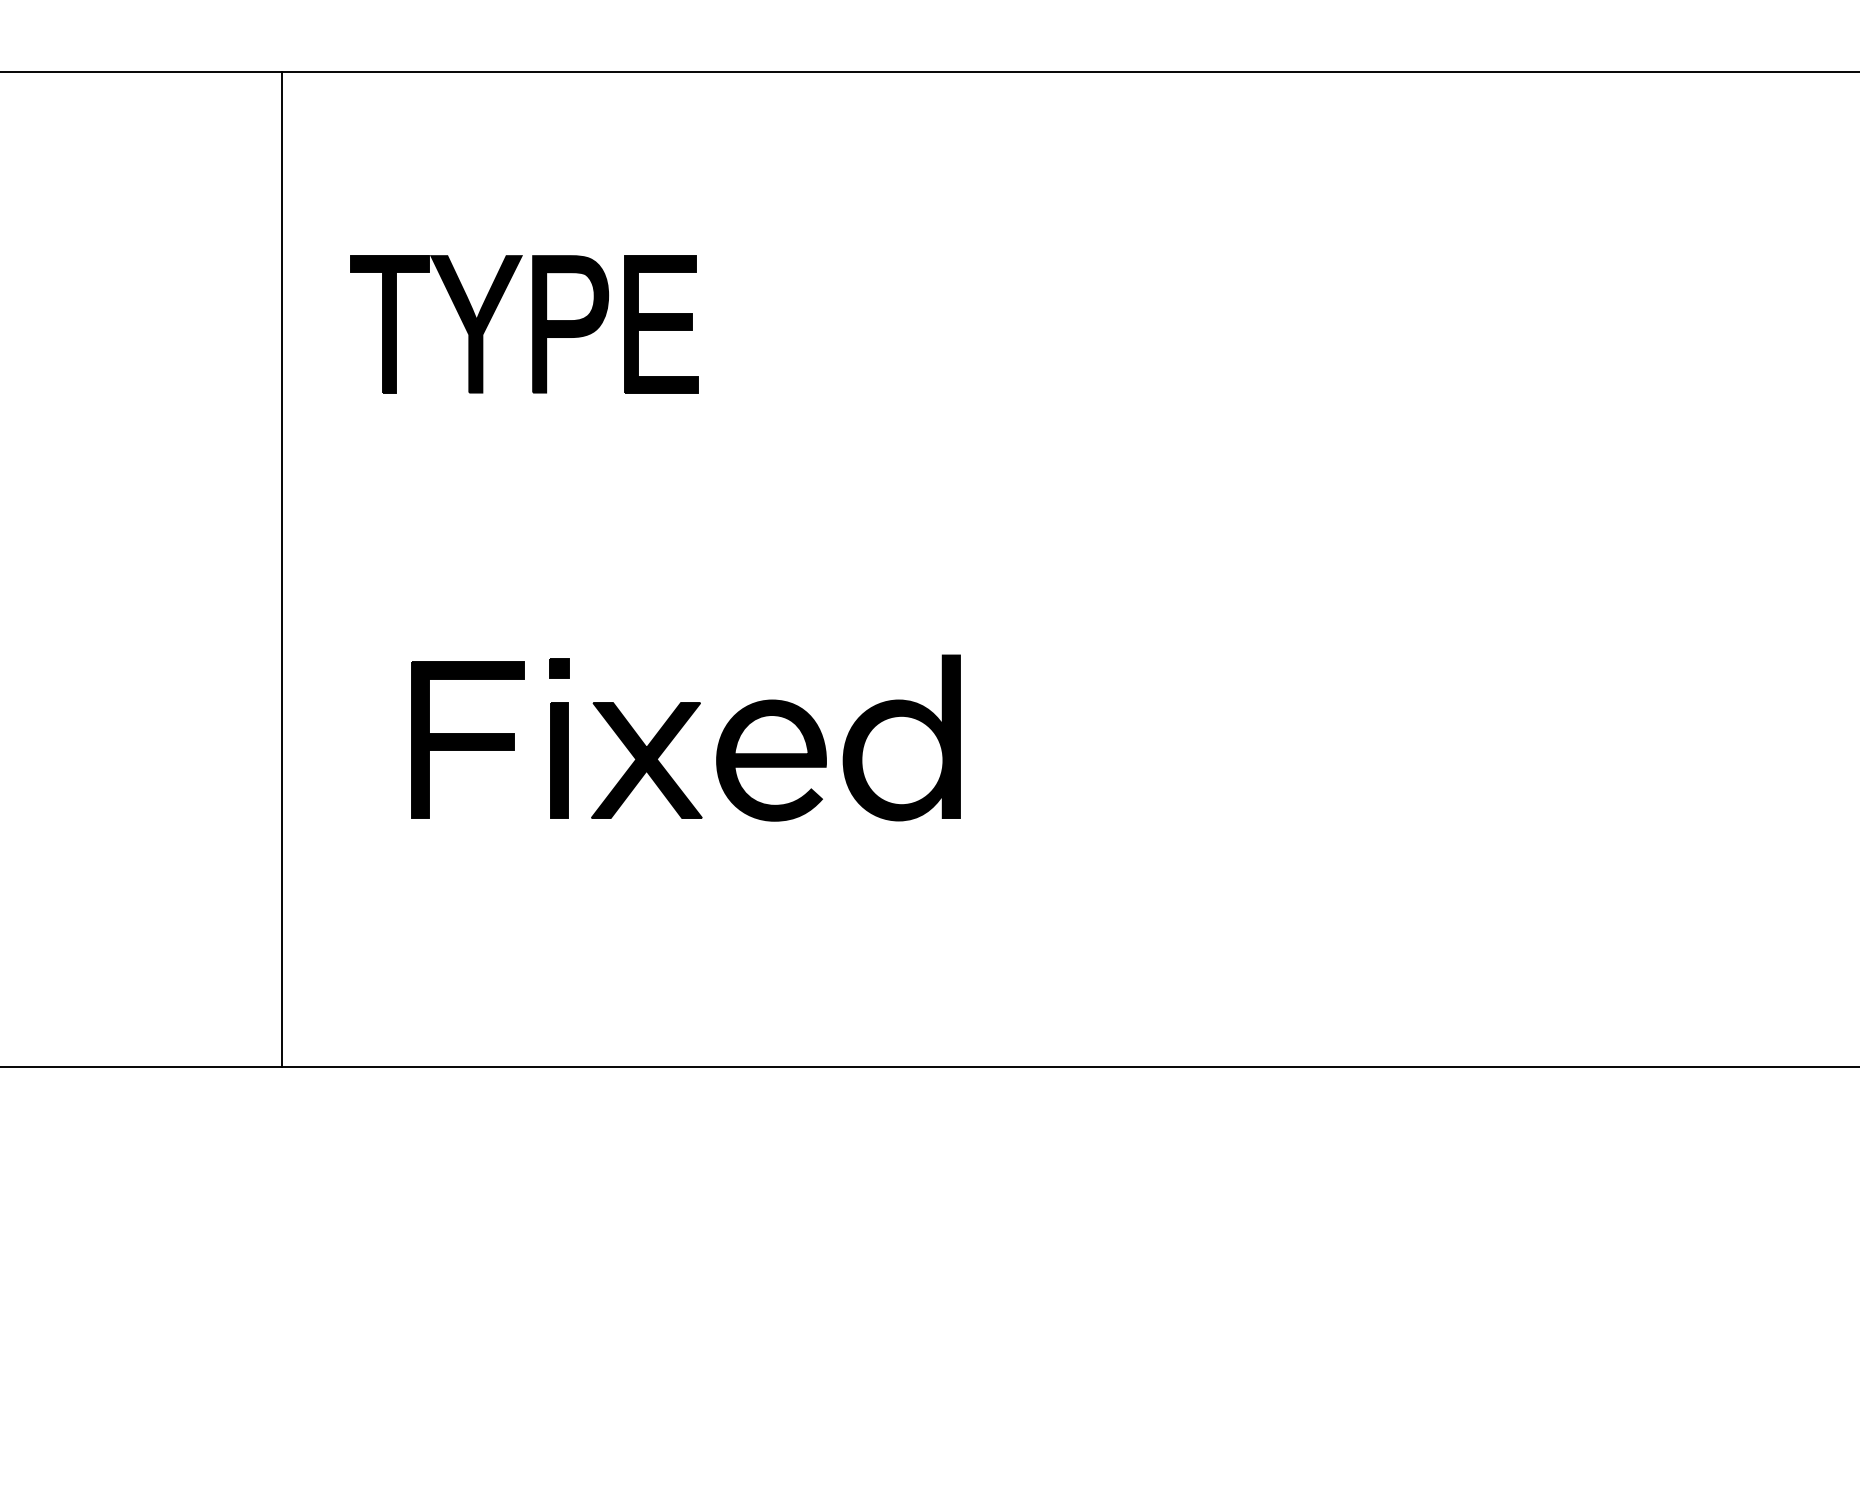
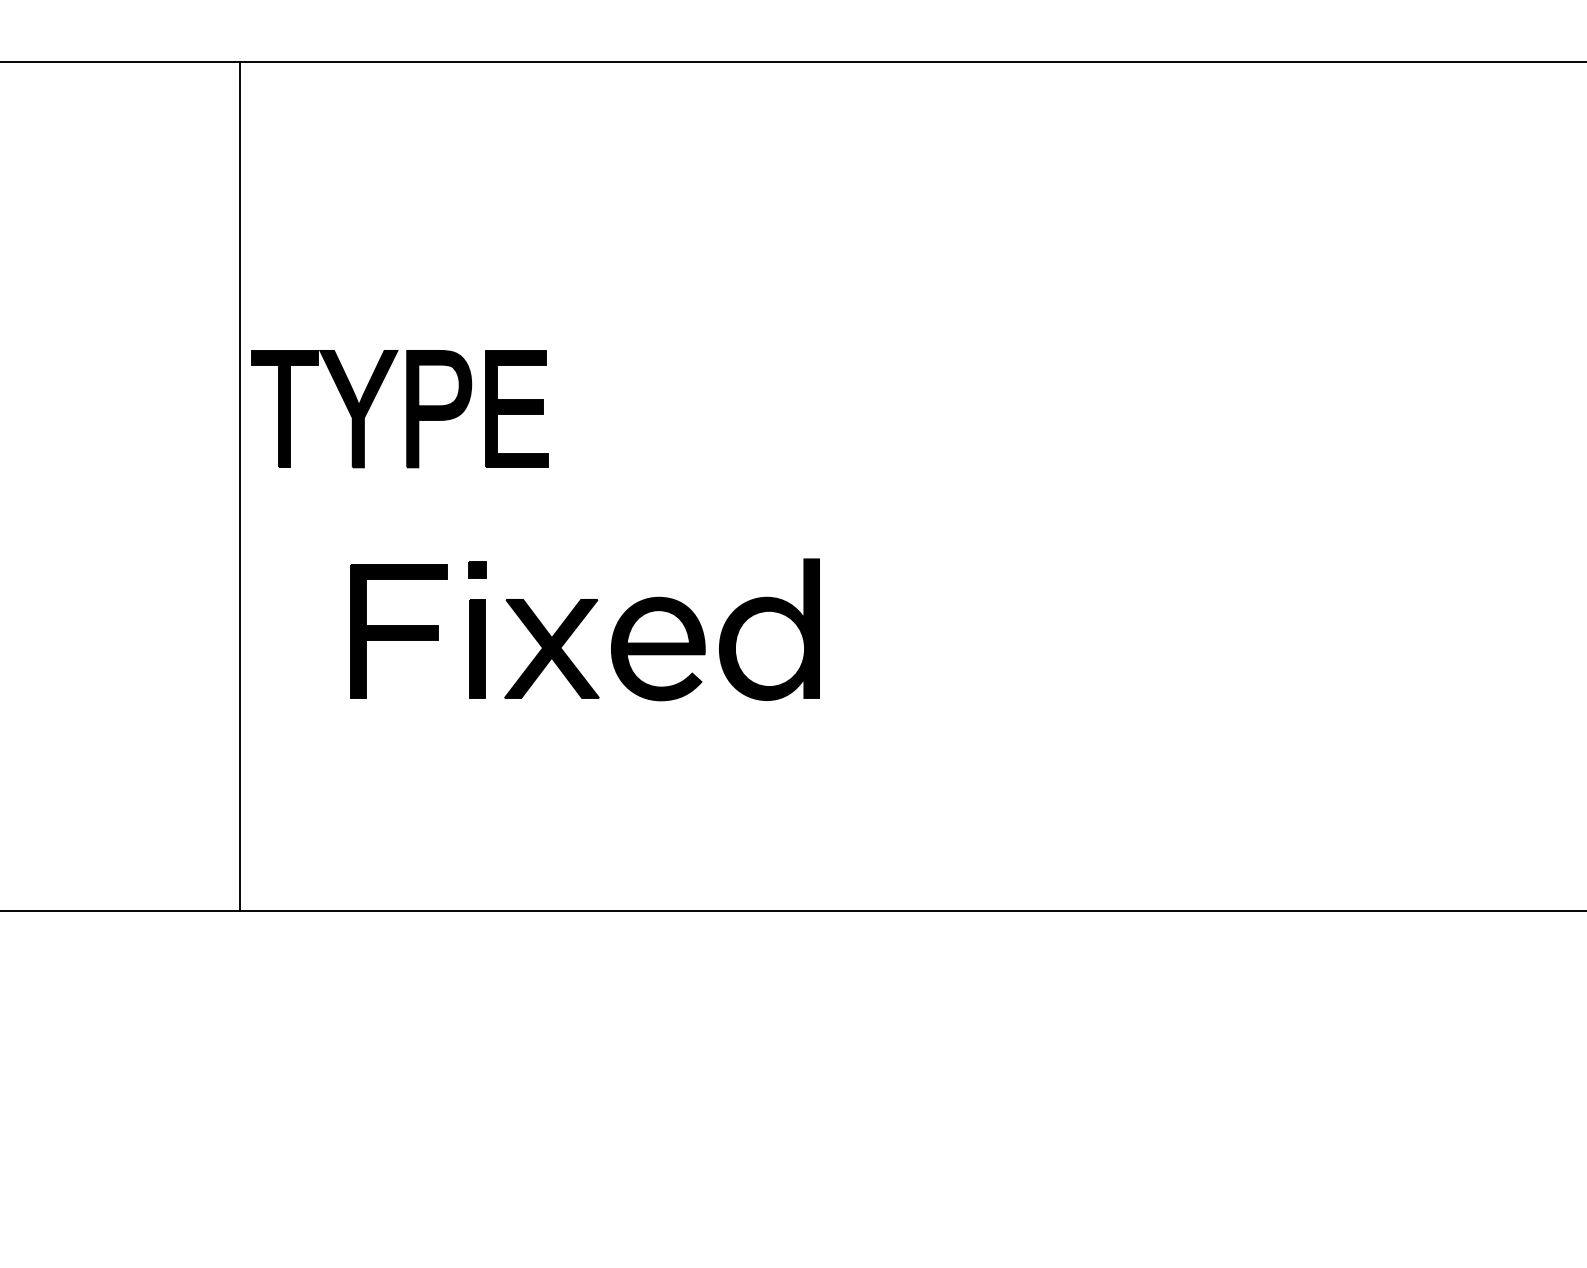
part: (532, 324) -> (406, 409), moved

